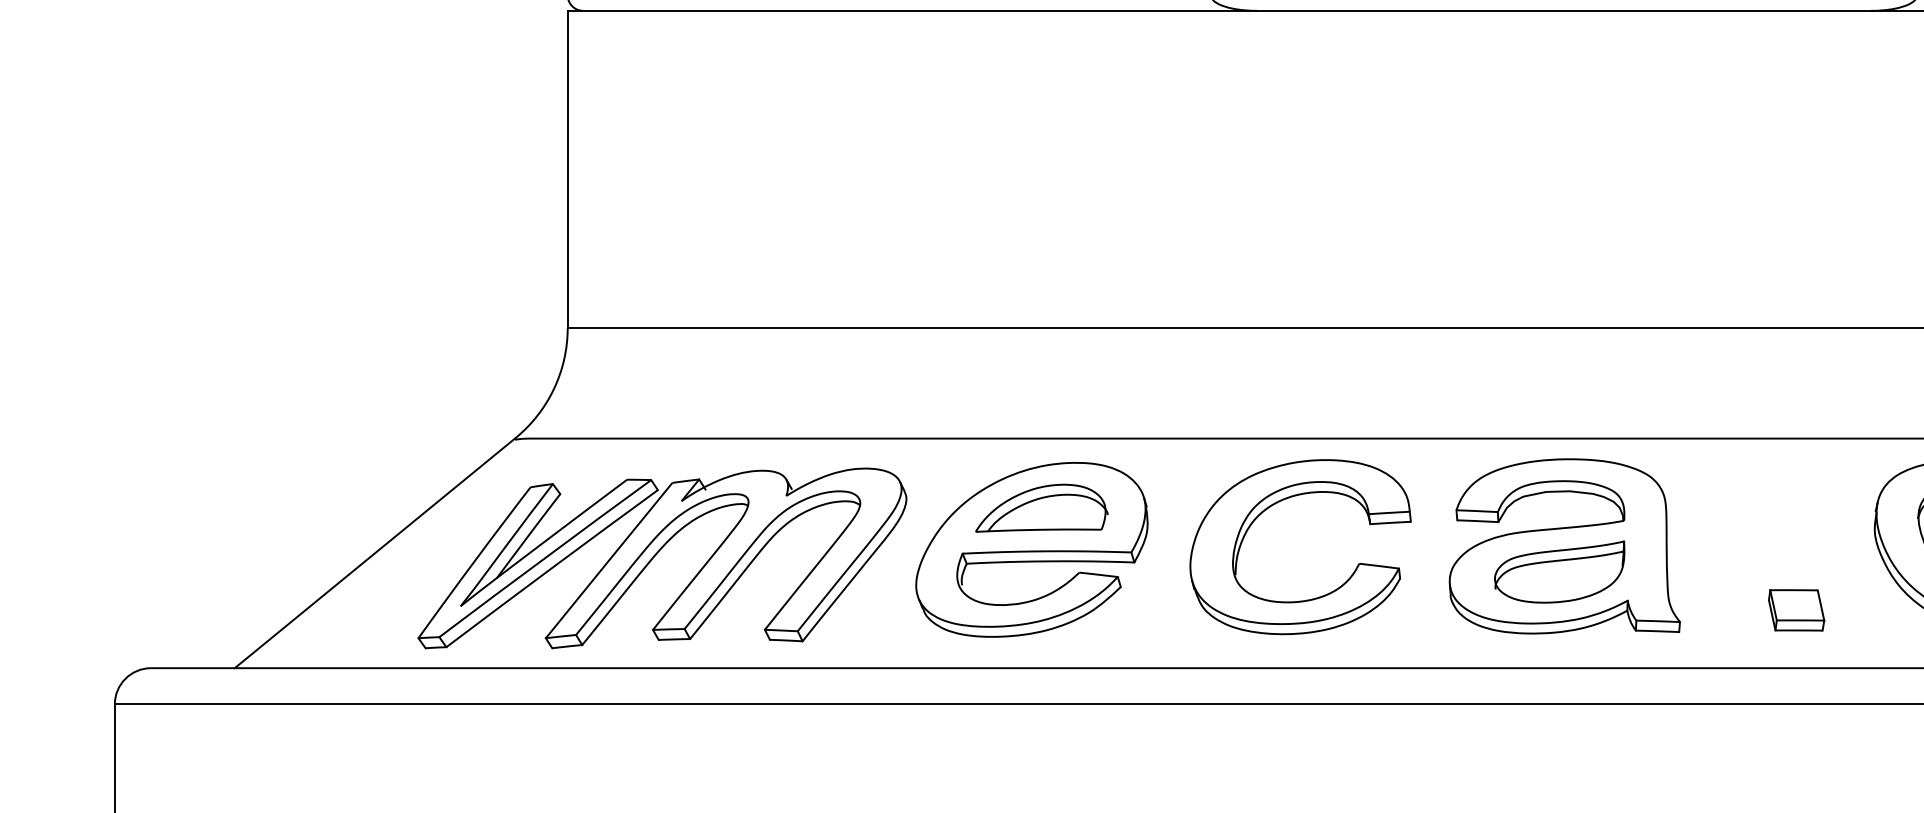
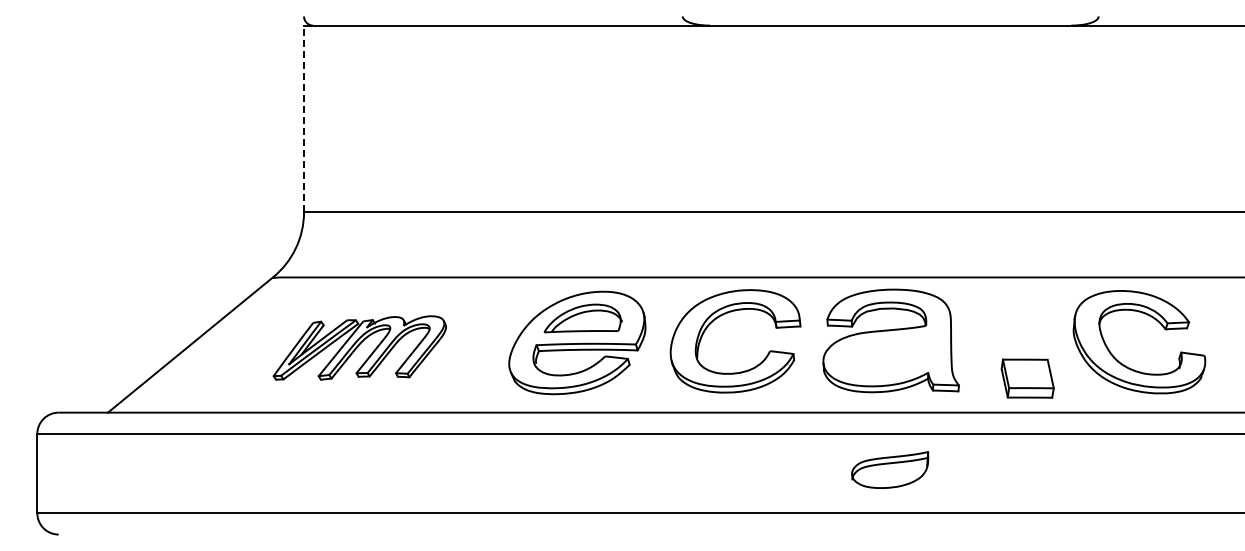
line: (568, 168) -> (304, 118), solid -> dashed
part: (661, 557) -> (359, 347), size x0.6
part: (1560, 571) -> (890, 469), moved
part: (1796, 610) -> (1027, 378), size x1.6

